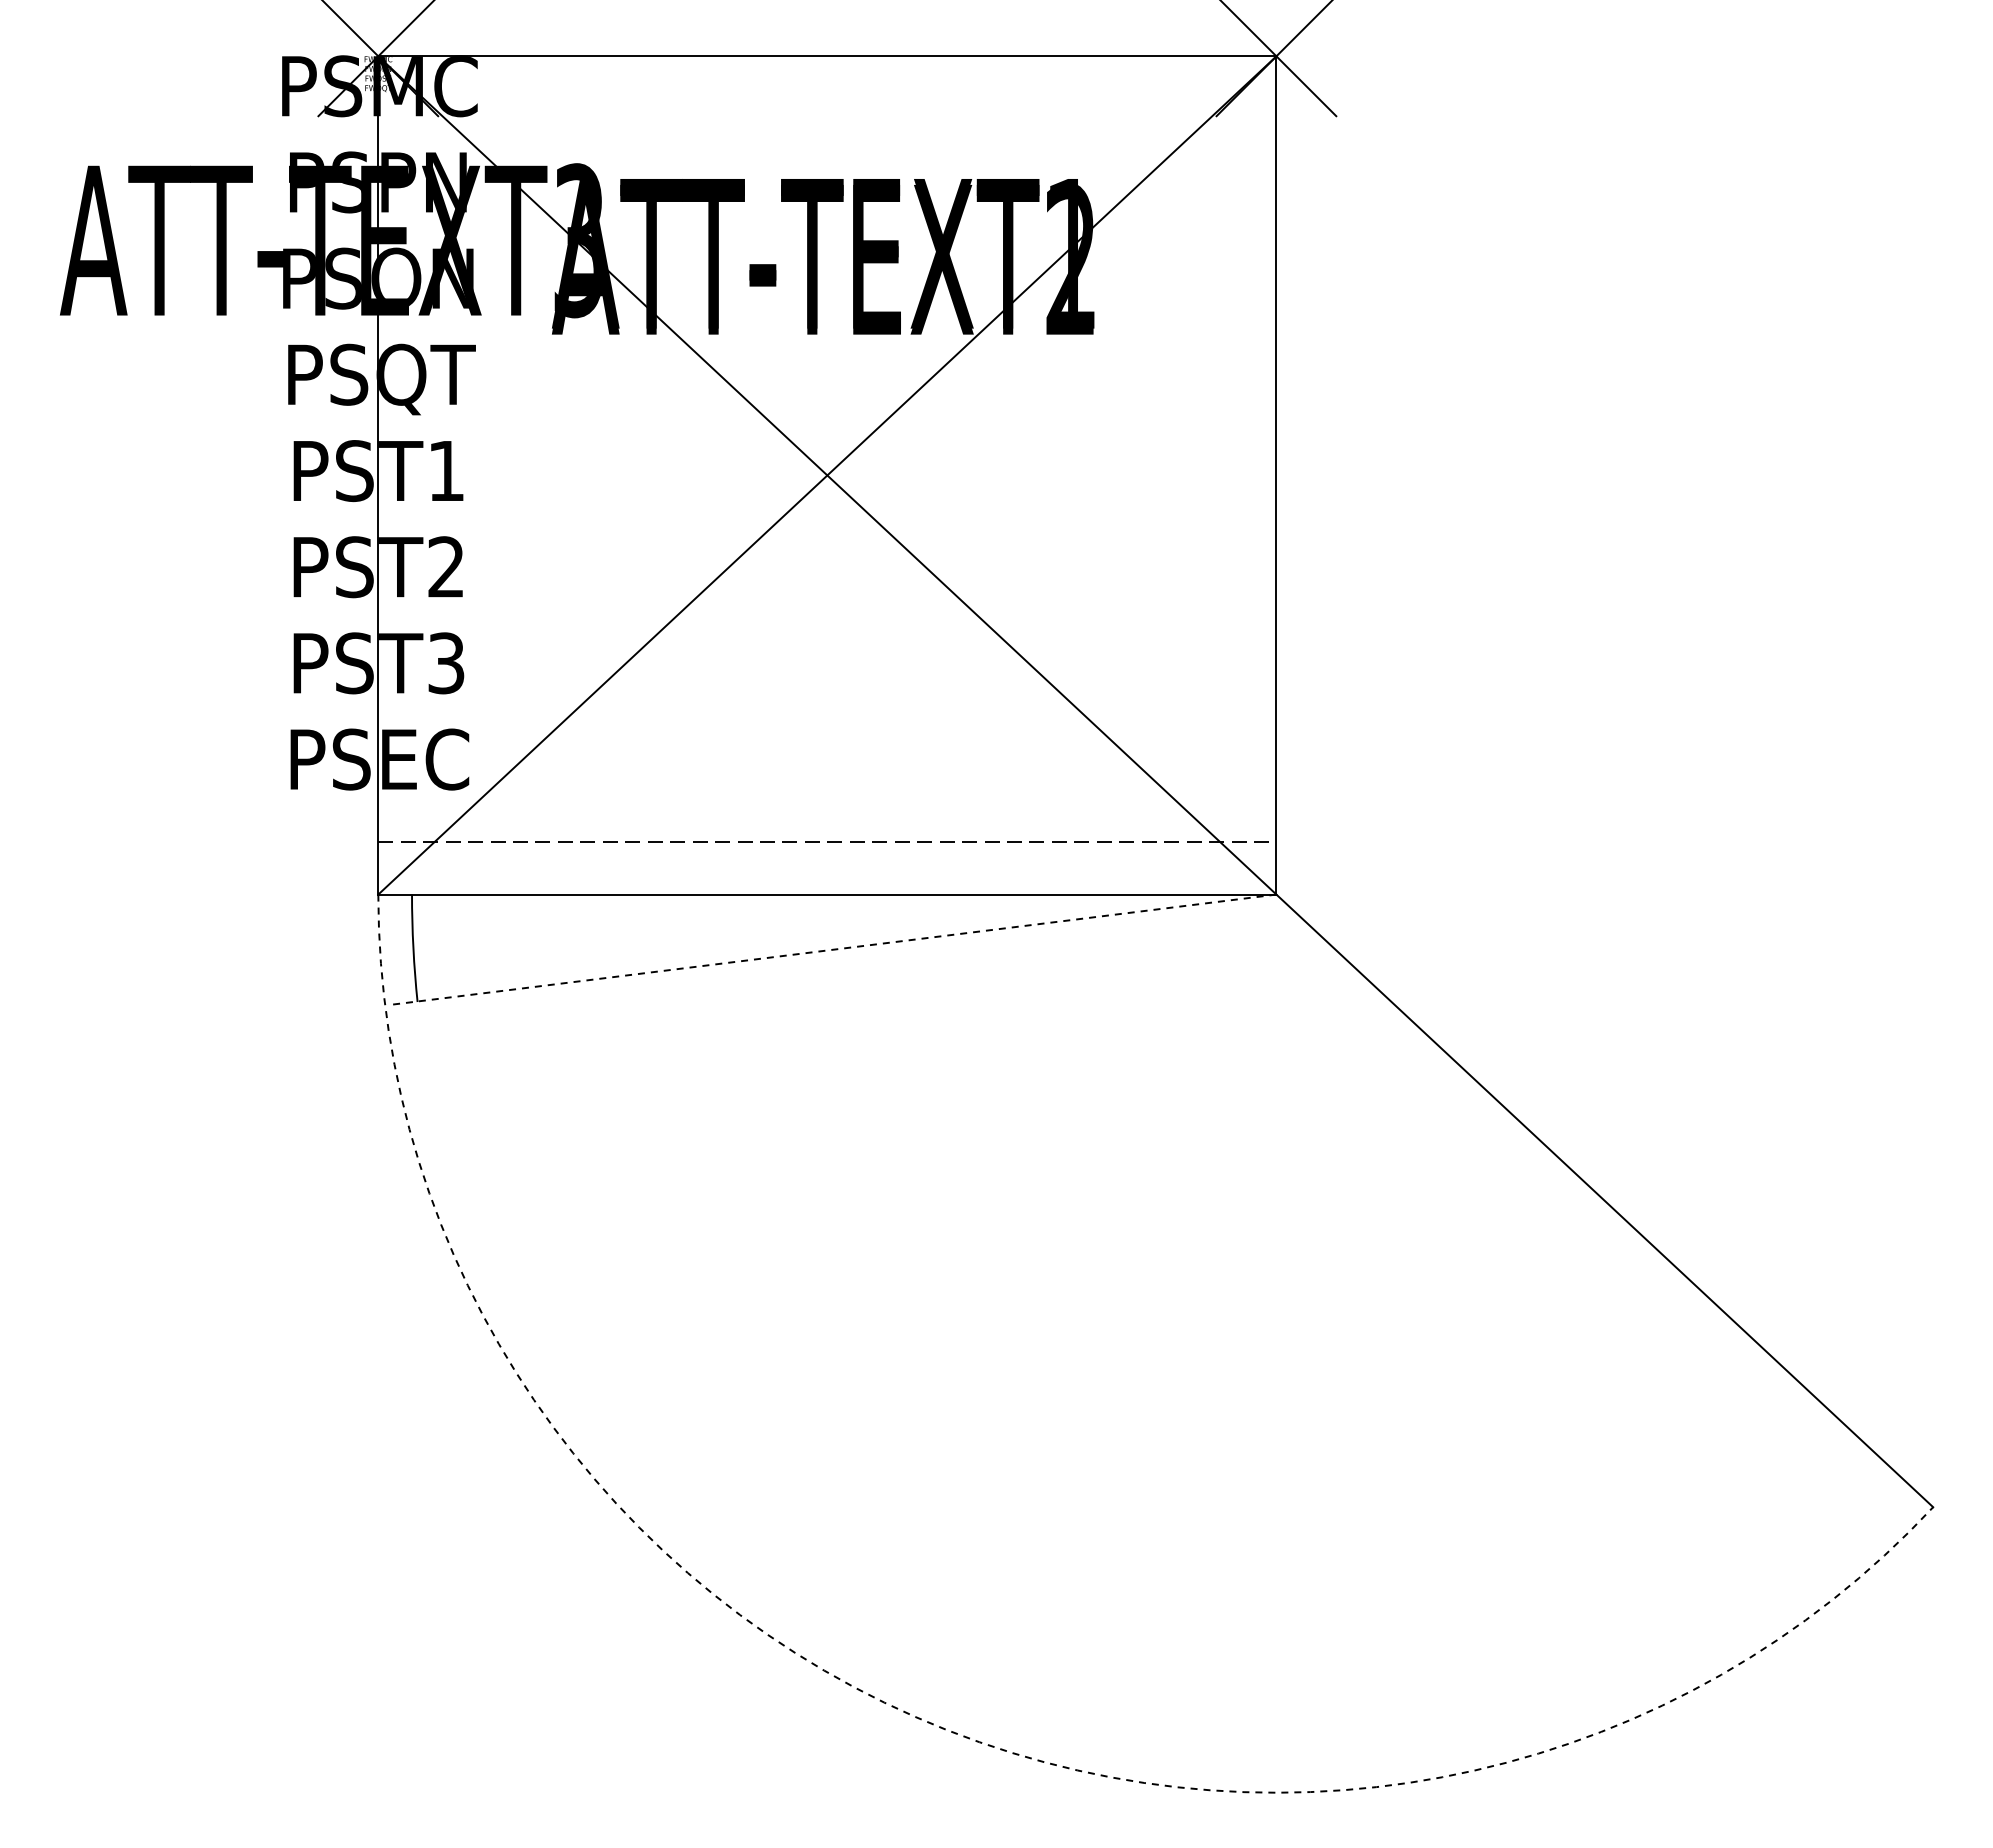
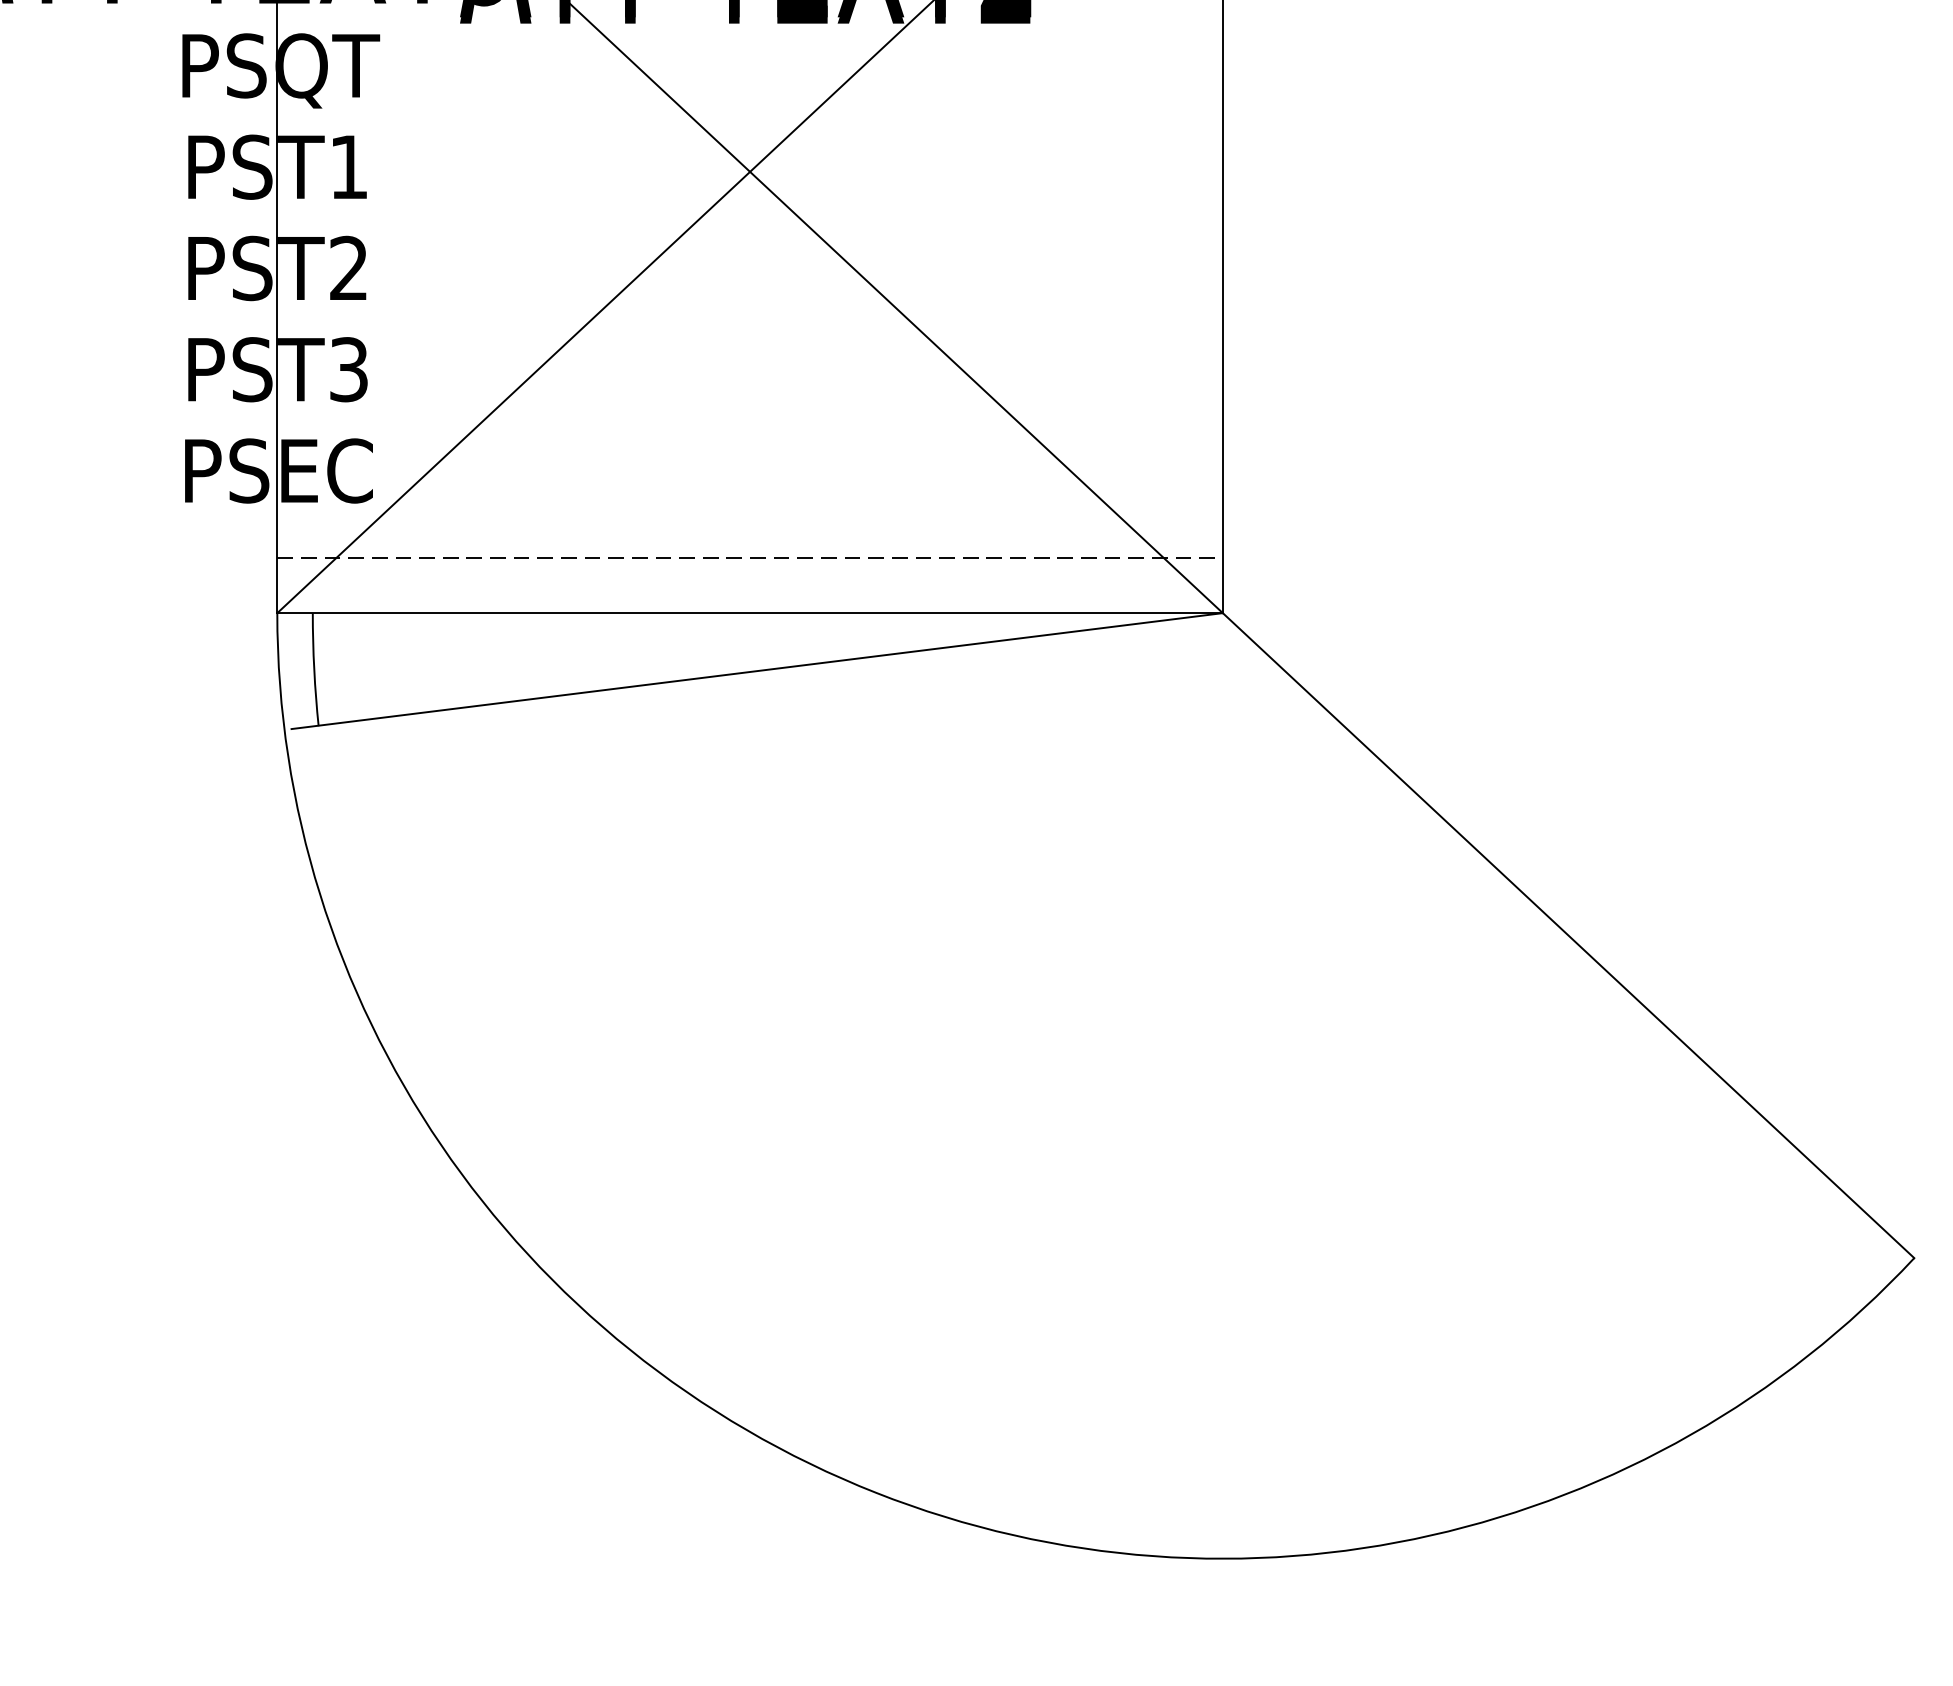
line: (834, 949) -> (757, 670), dashed -> solid
arc: (947, 1730) -> (876, 1493), dashed -> solid

